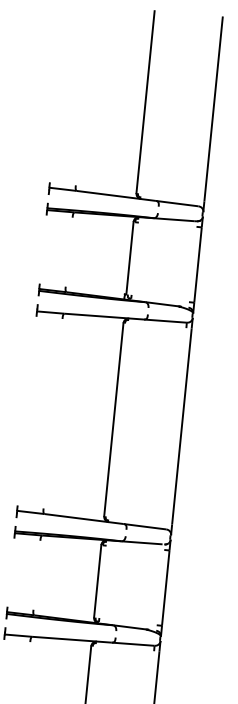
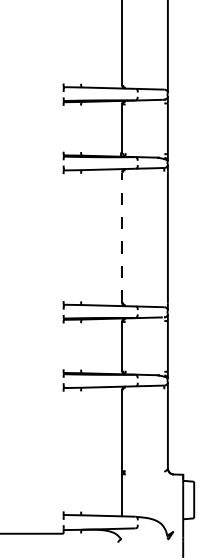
line: (114, 419) -> (122, 237), solid -> dashed

